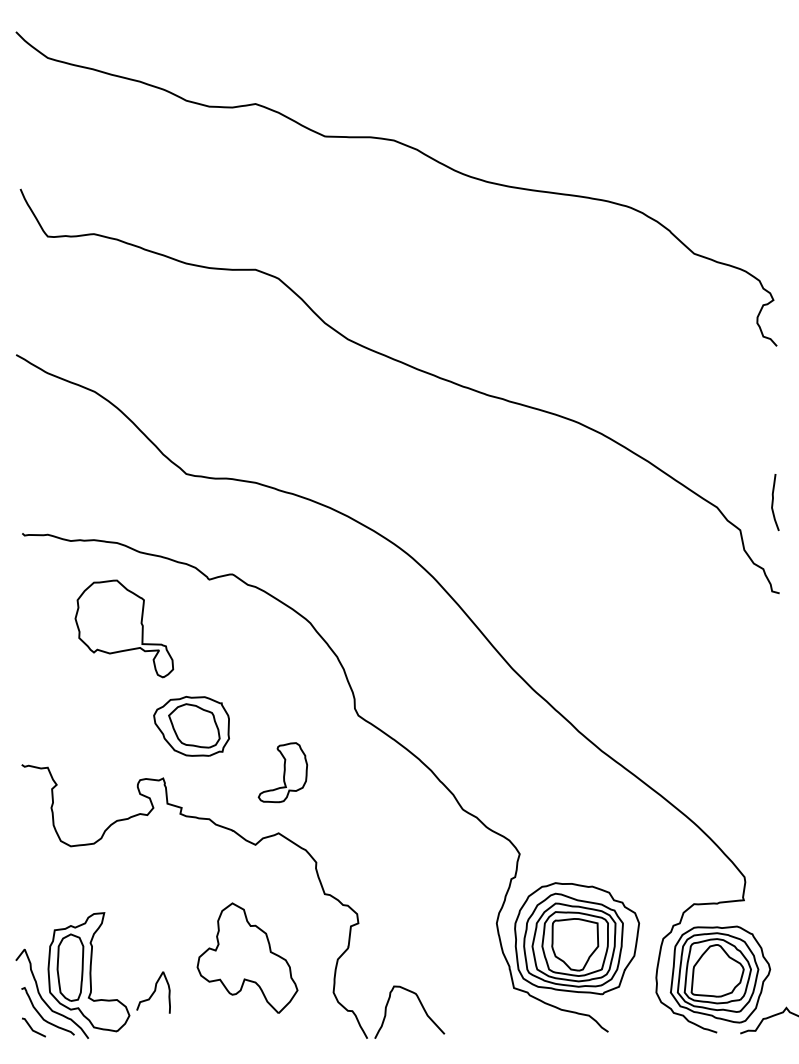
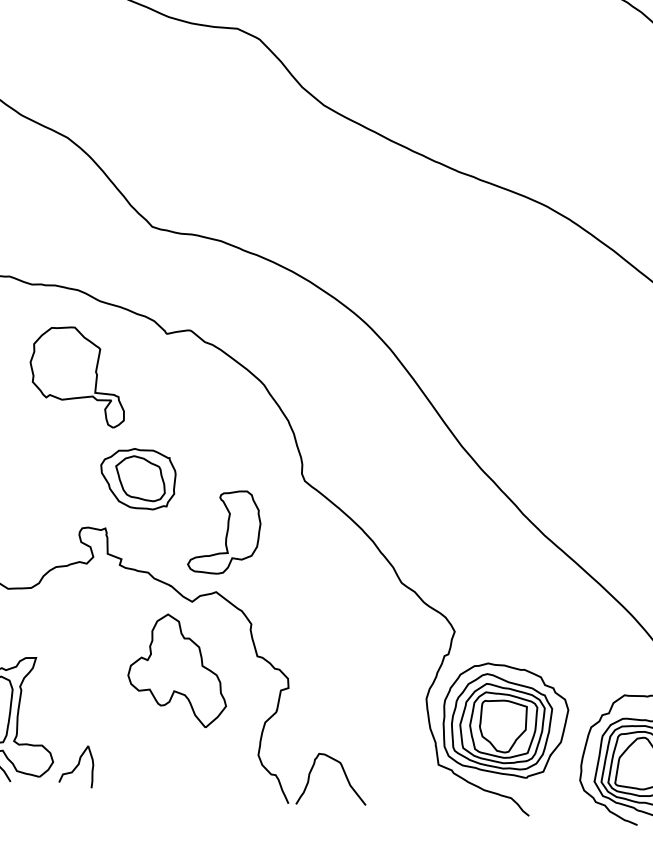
part: (282, 772) -> (224, 531), size x1.43
part: (247, 957) -> (178, 669), moved
curve: (153, 992) -> (77, 765), moved

